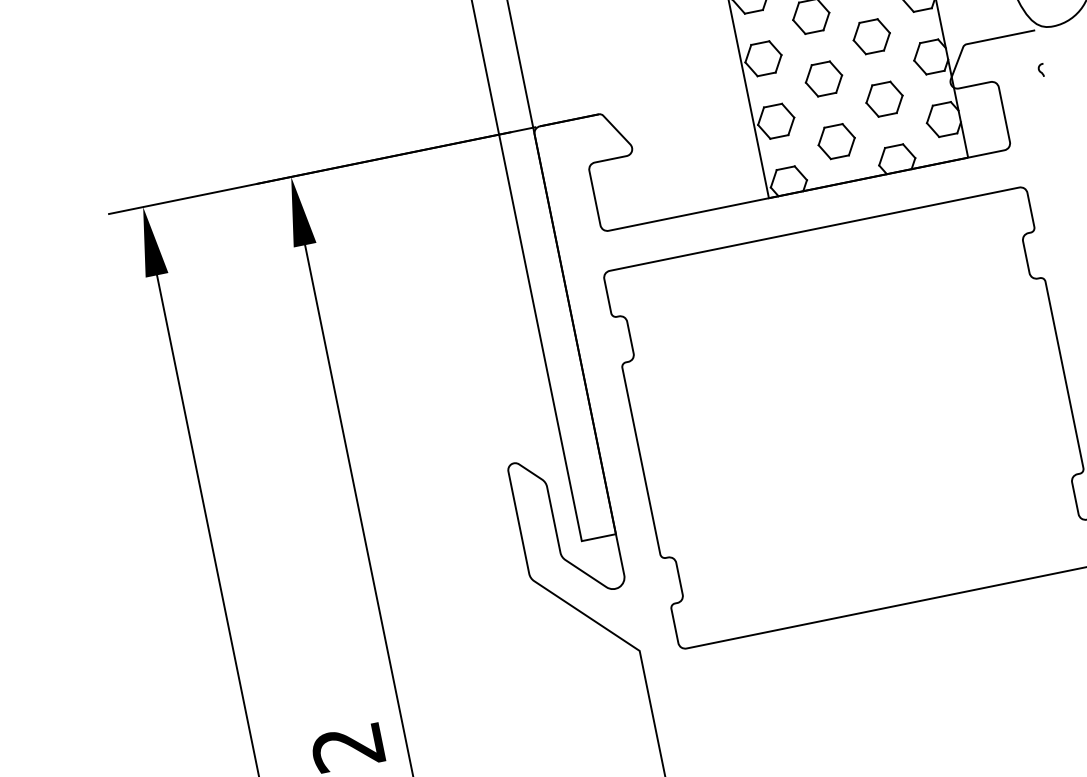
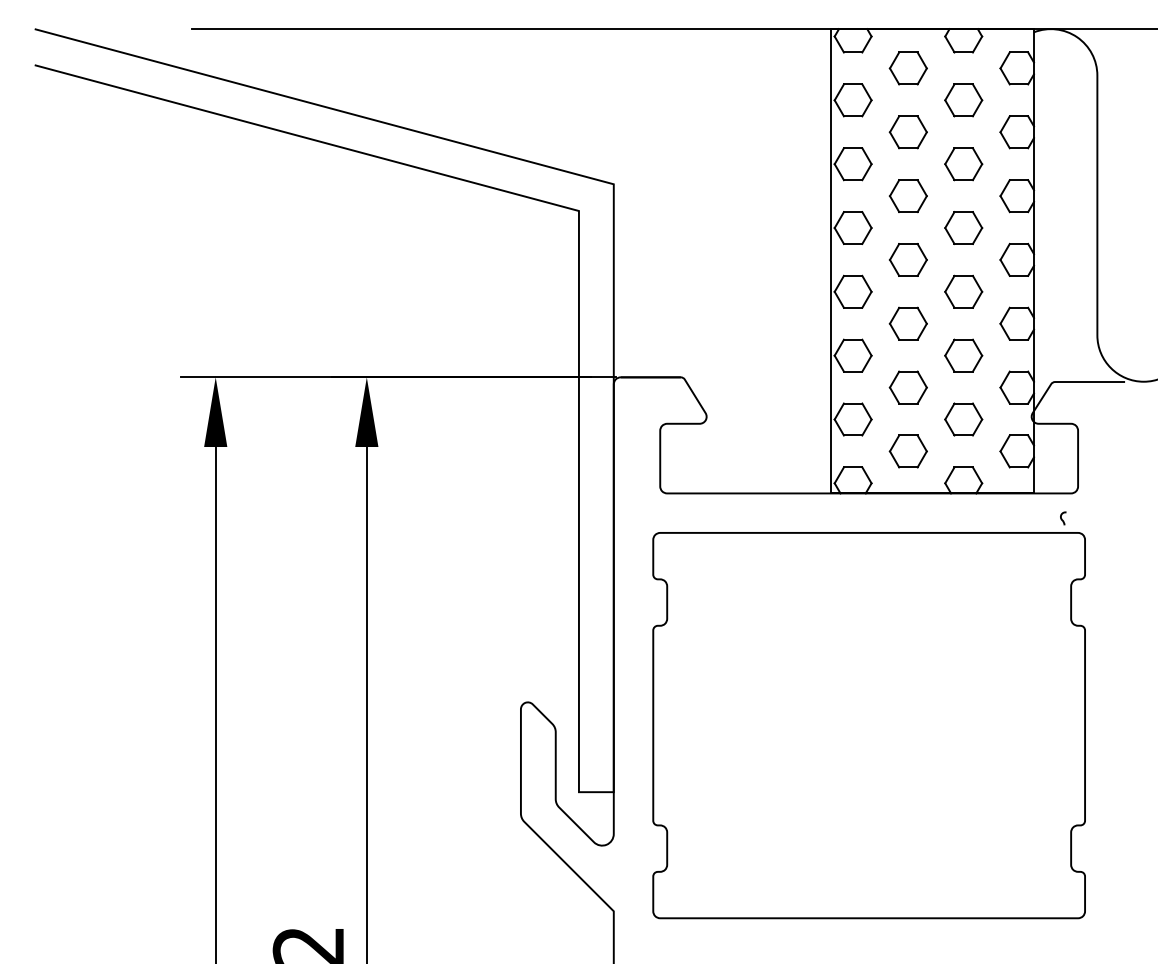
curve: (1040, 70) -> (1062, 518), moved

